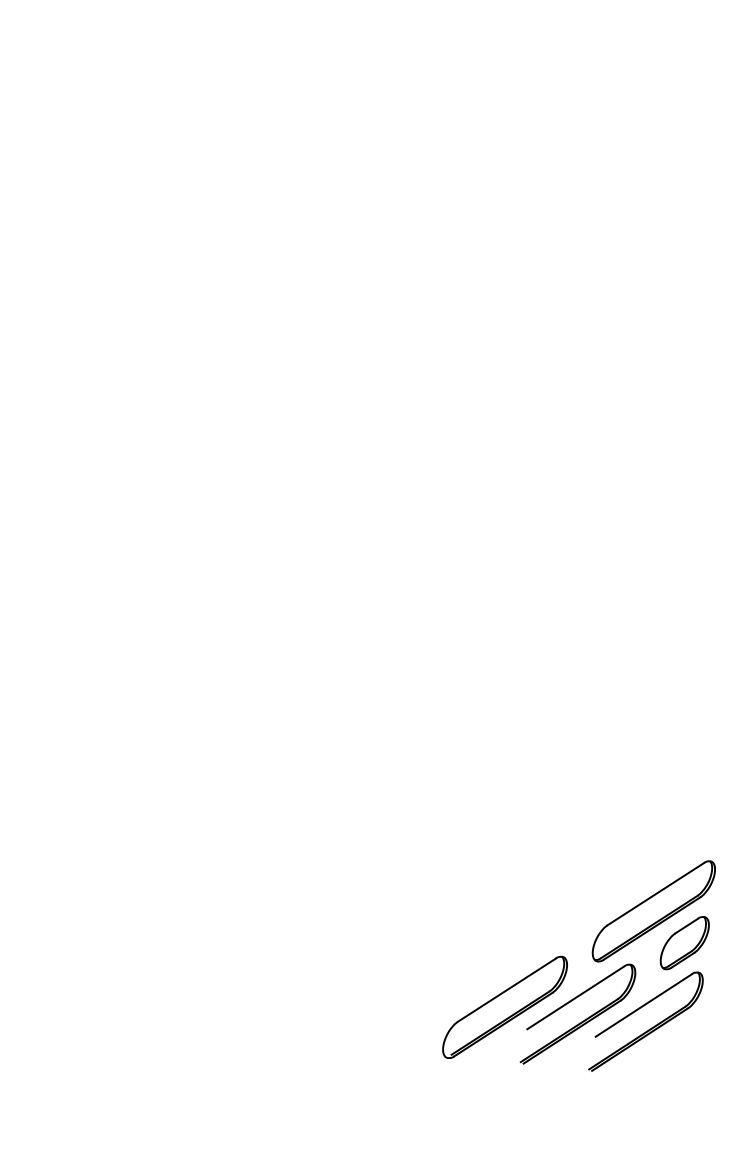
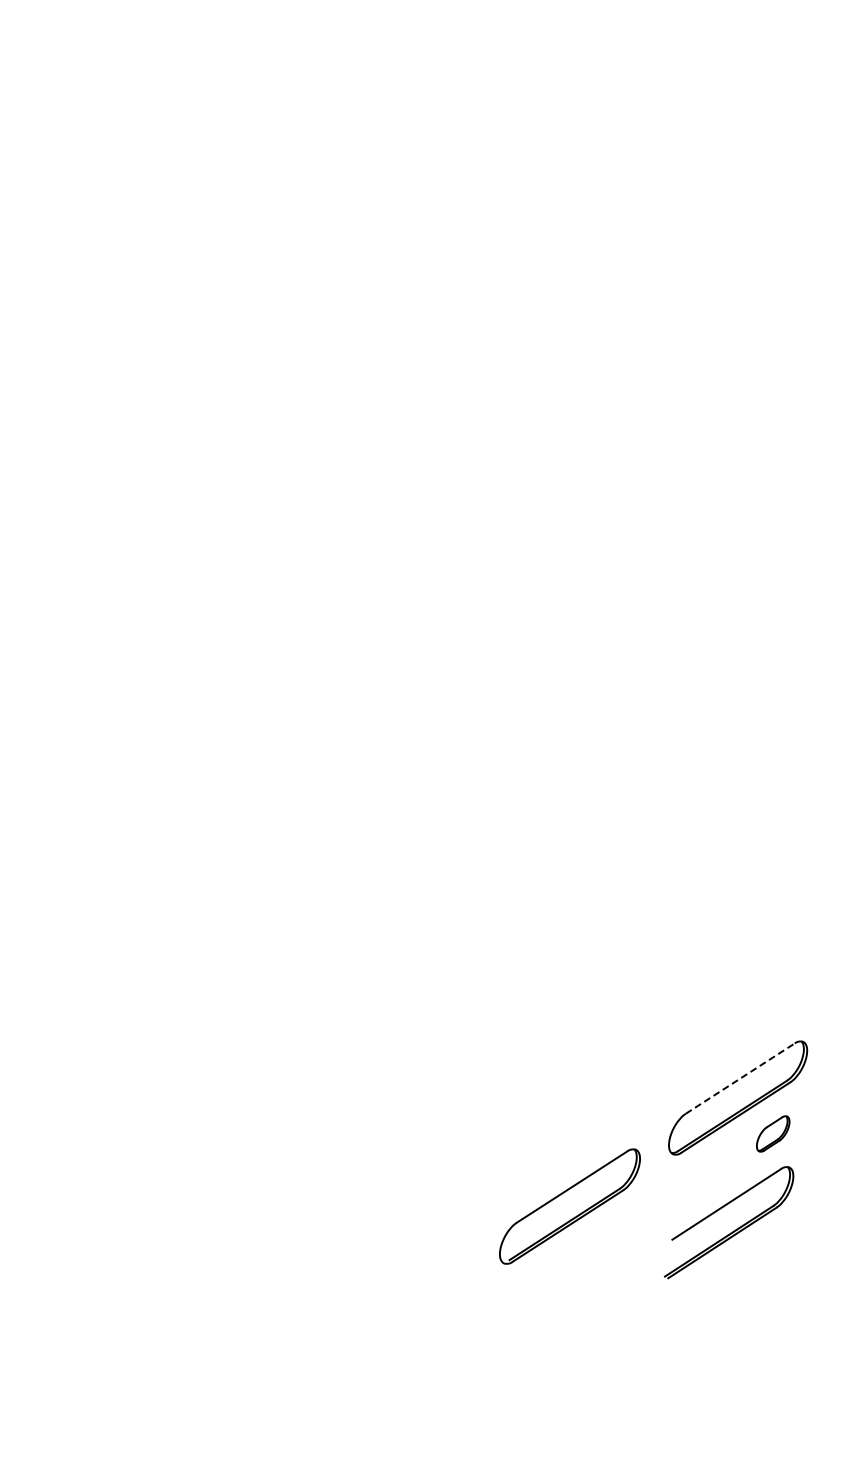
line: (656, 894) -> (740, 1078), solid -> dashed
part: (685, 942) -> (773, 1133), size x0.6
part: (581, 1021) -> (656, 1222), removed

